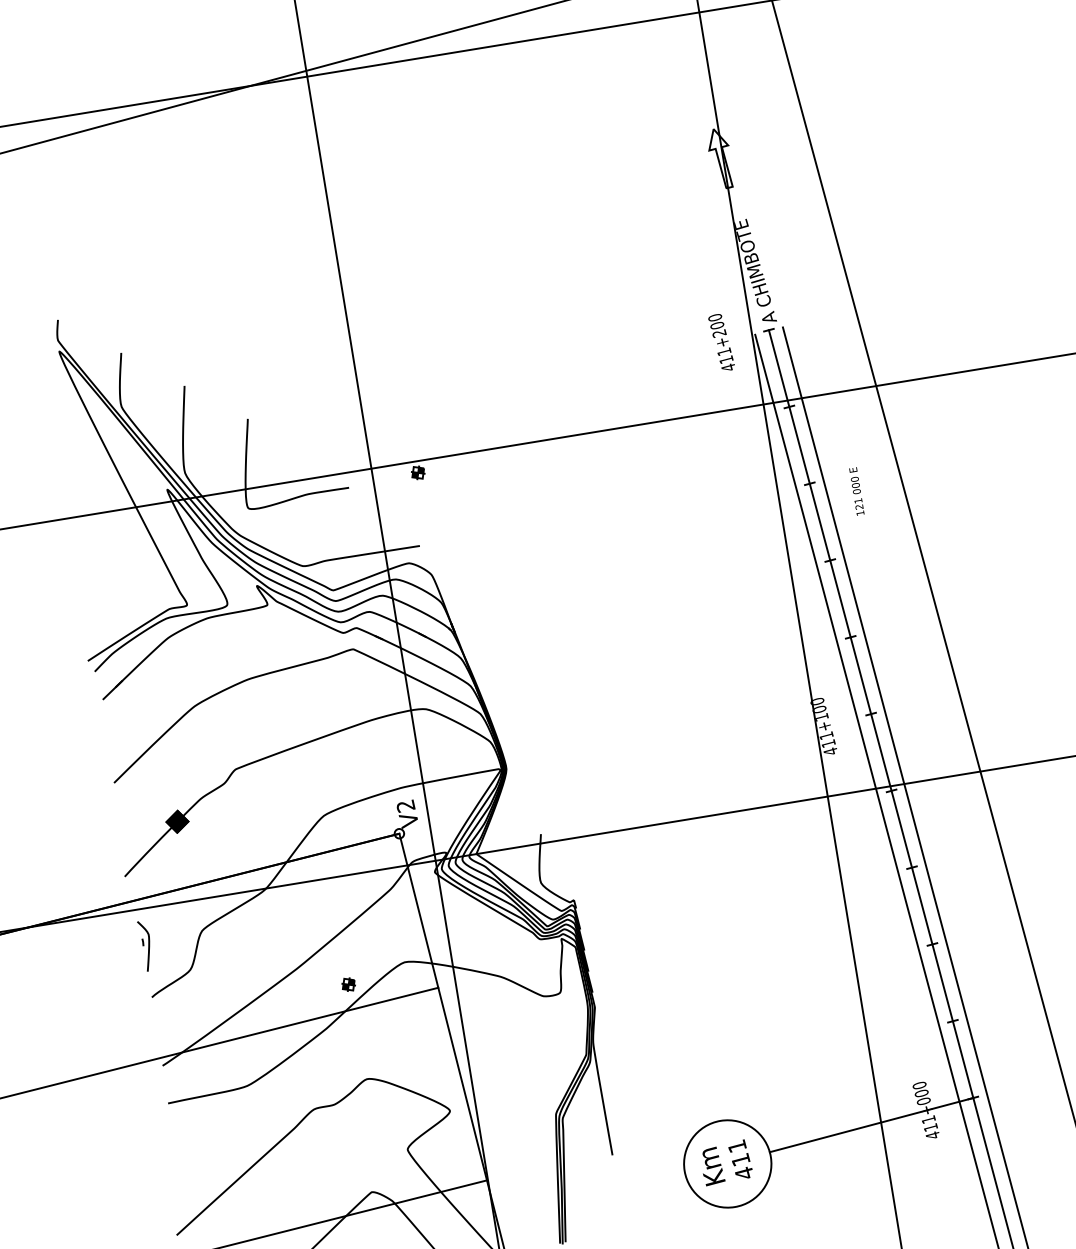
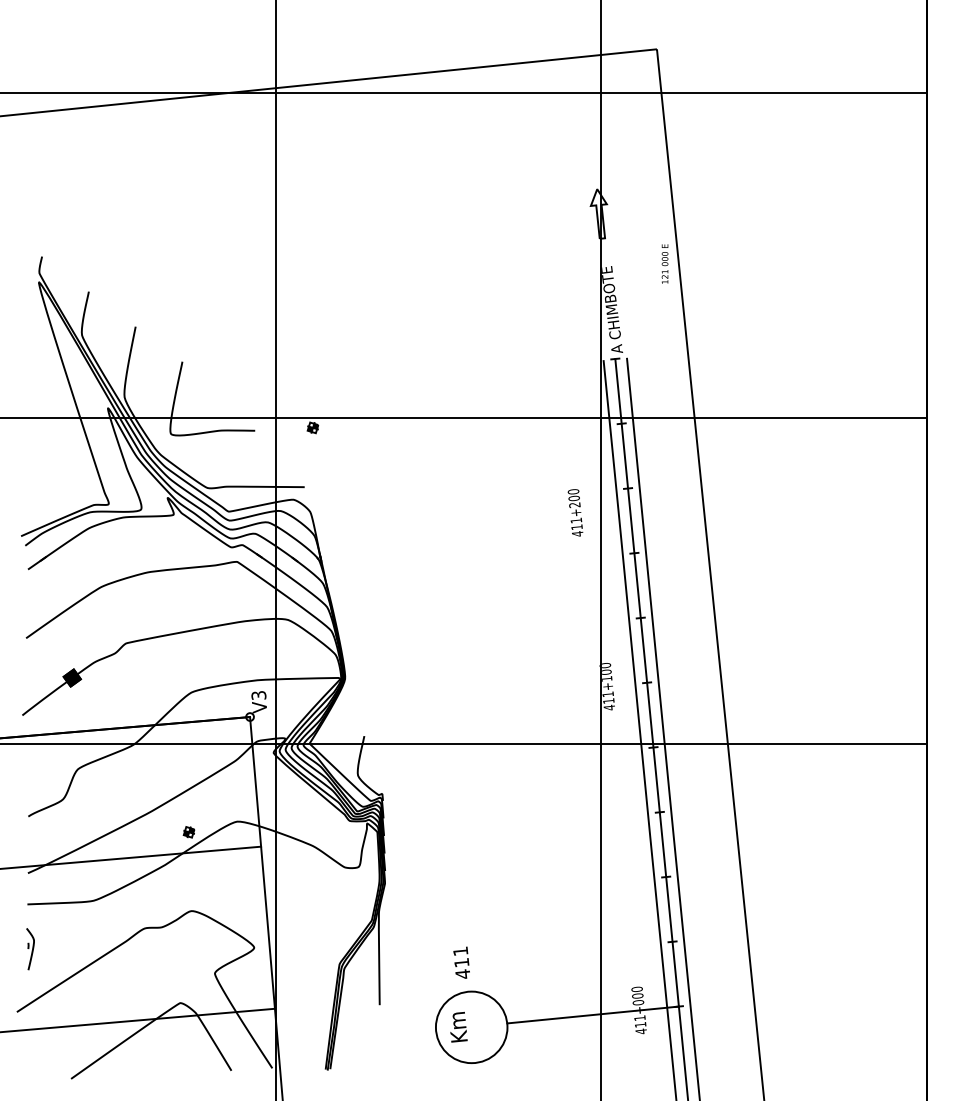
text: (721, 342) -> (575, 512), moved
text: (856, 491) -> (664, 263), moved
text: (405, 806) -> (258, 695), V2 -> V3
part: (146, 946) -> (30, 949), moved
text: (740, 1159) -> (461, 962), moved

